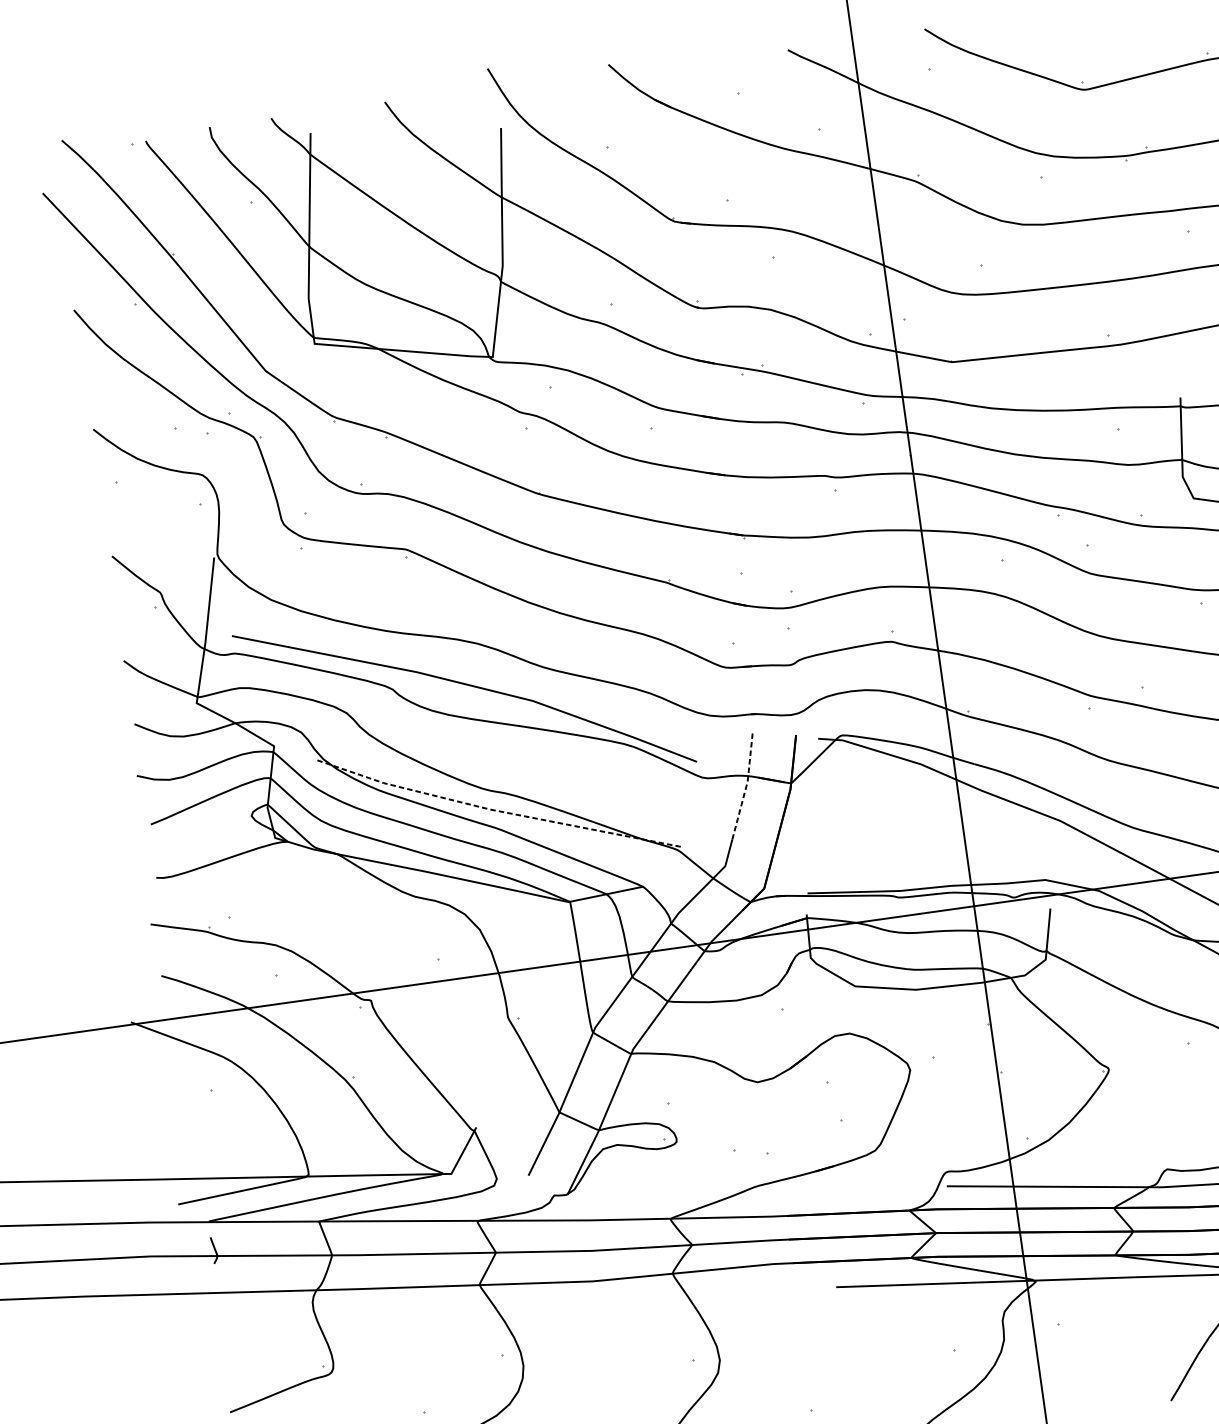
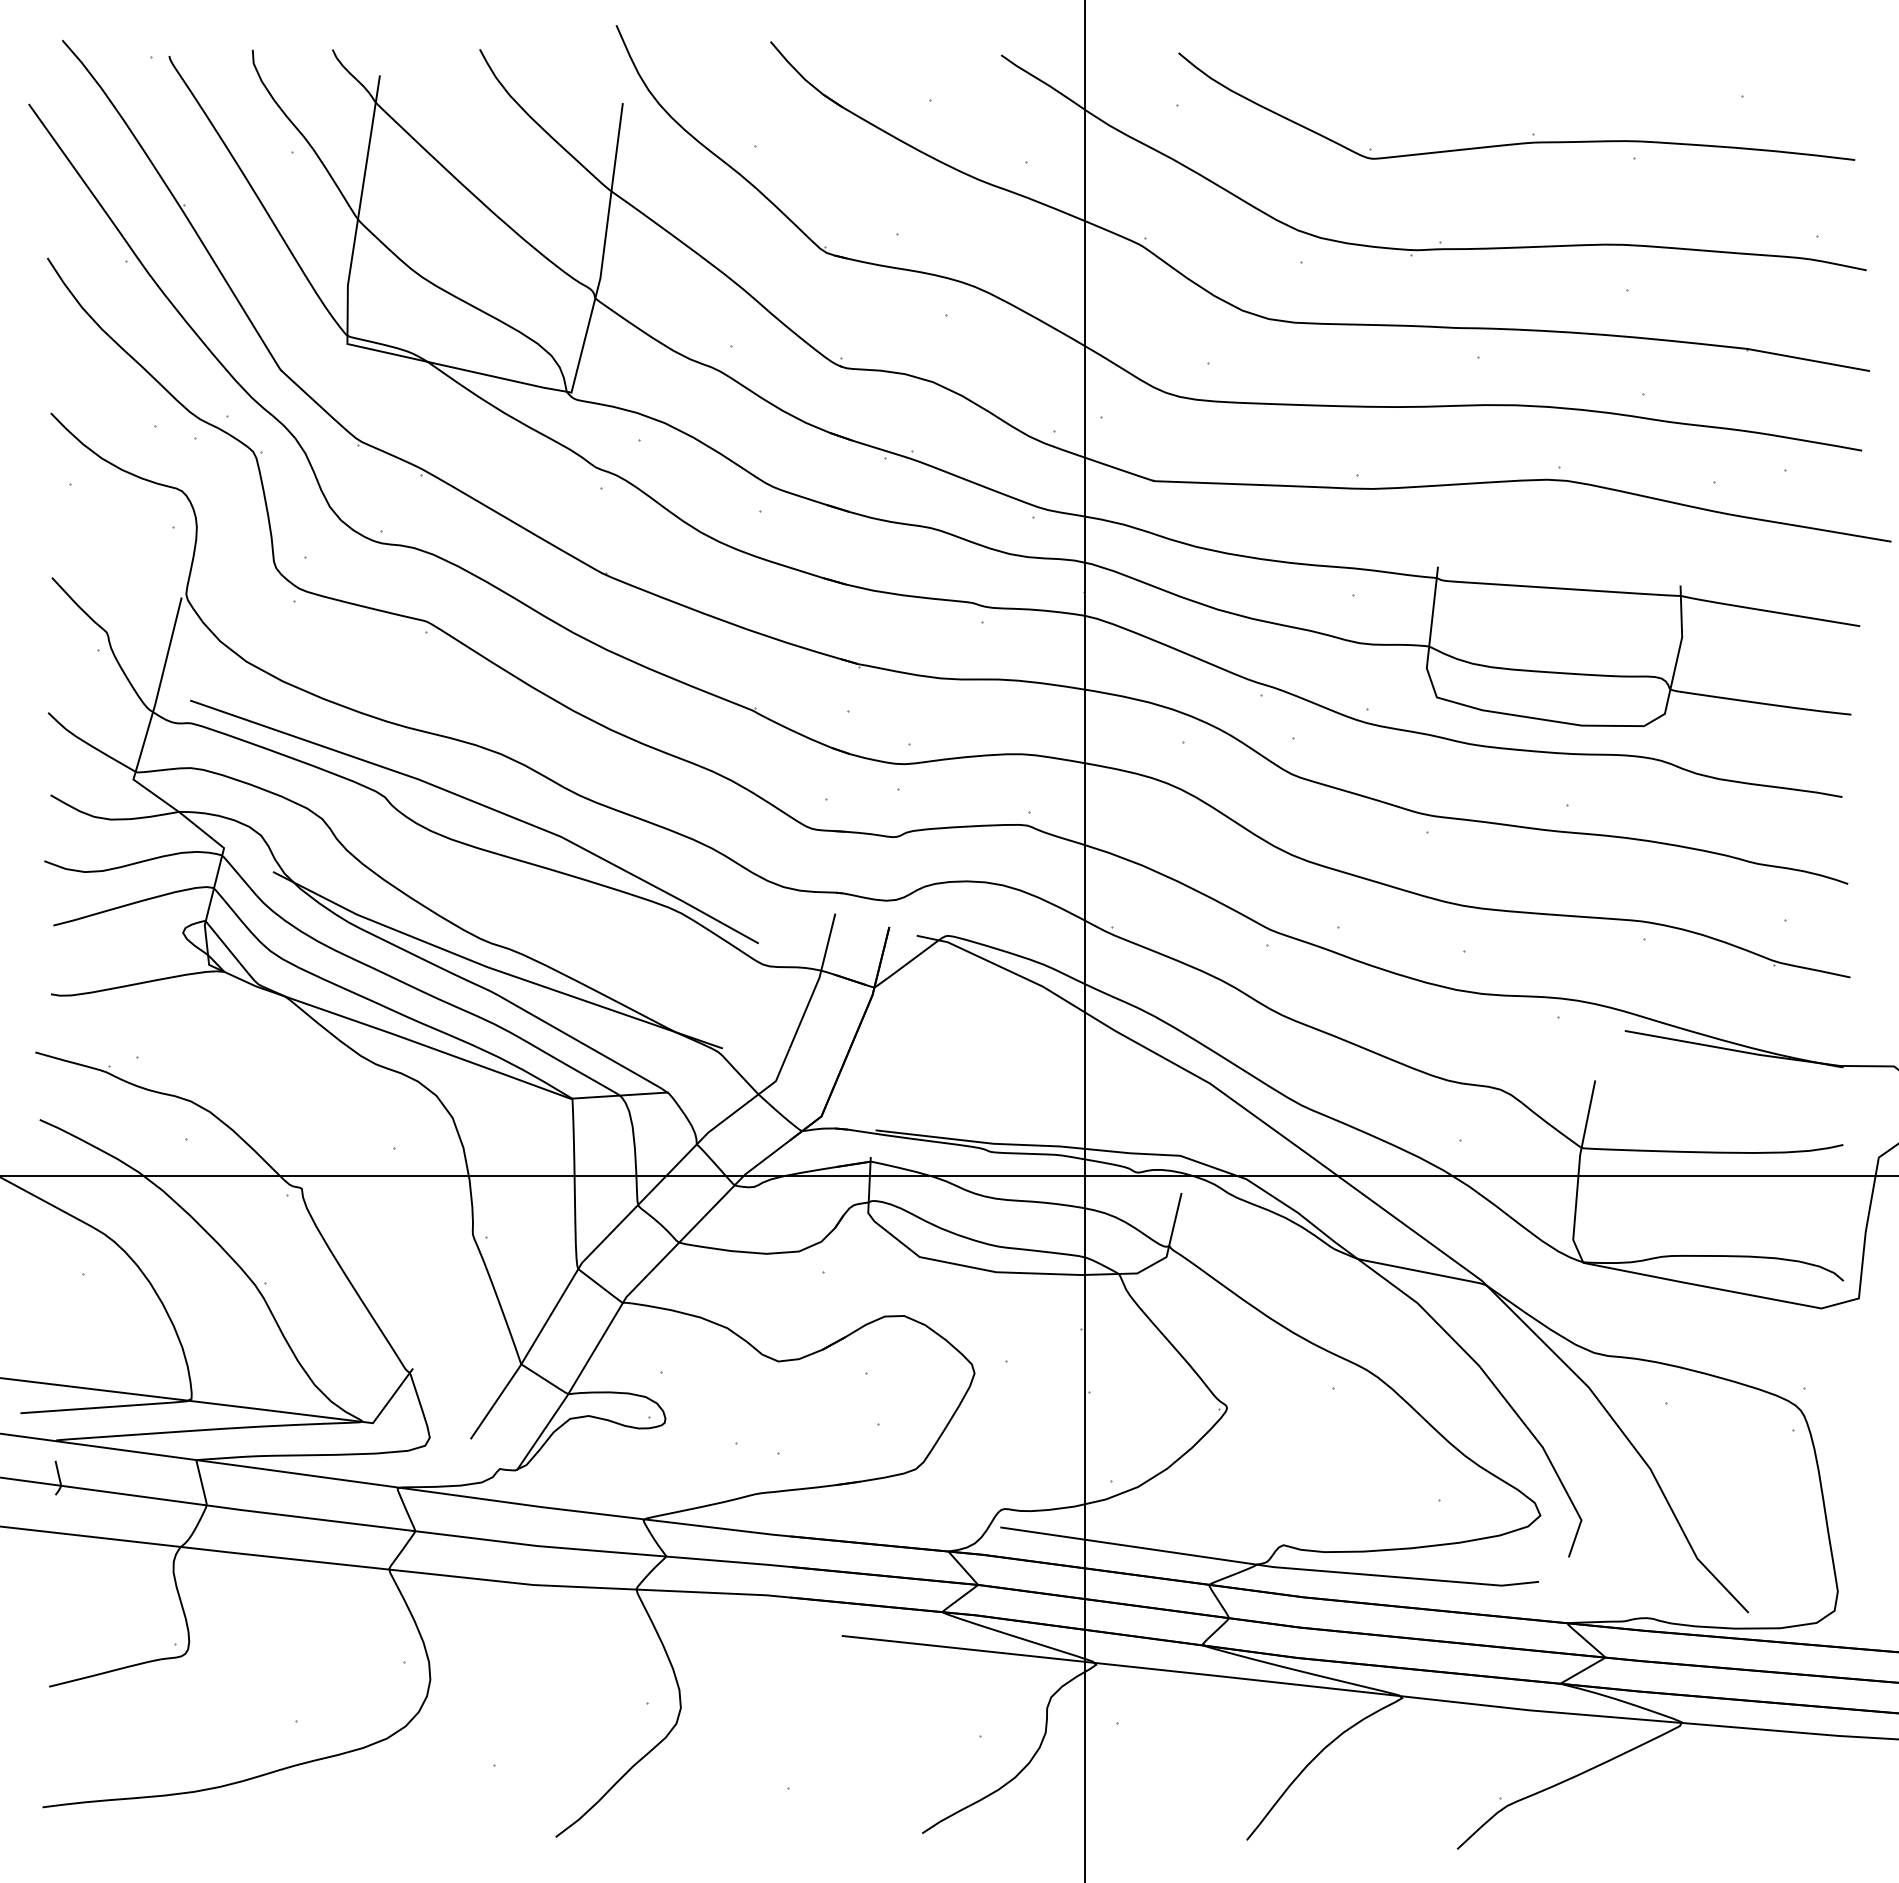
line: (746, 785) -> (817, 982), dashed -> solid
line: (495, 810) -> (493, 969), dashed -> solid

